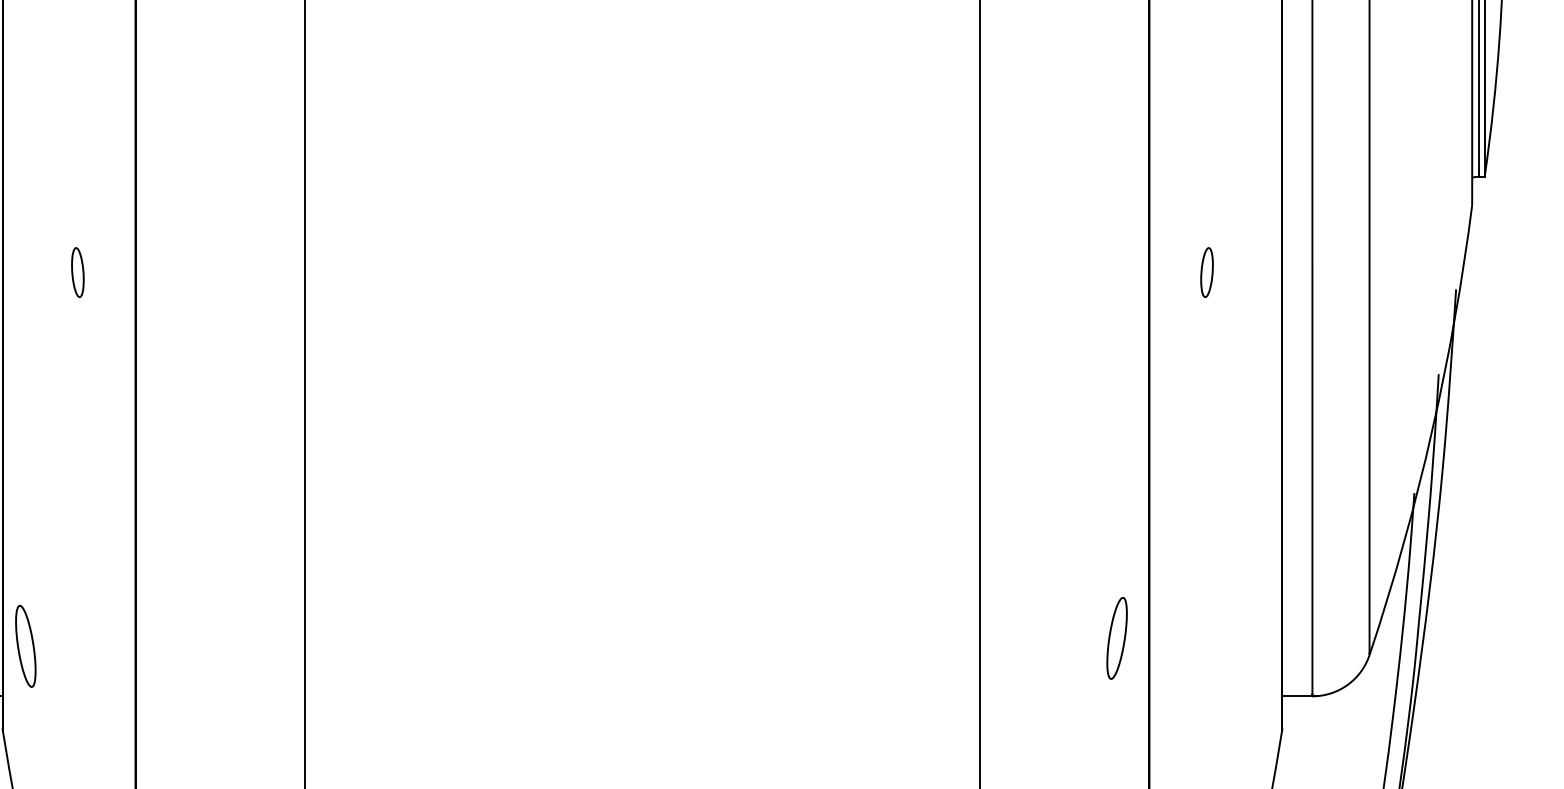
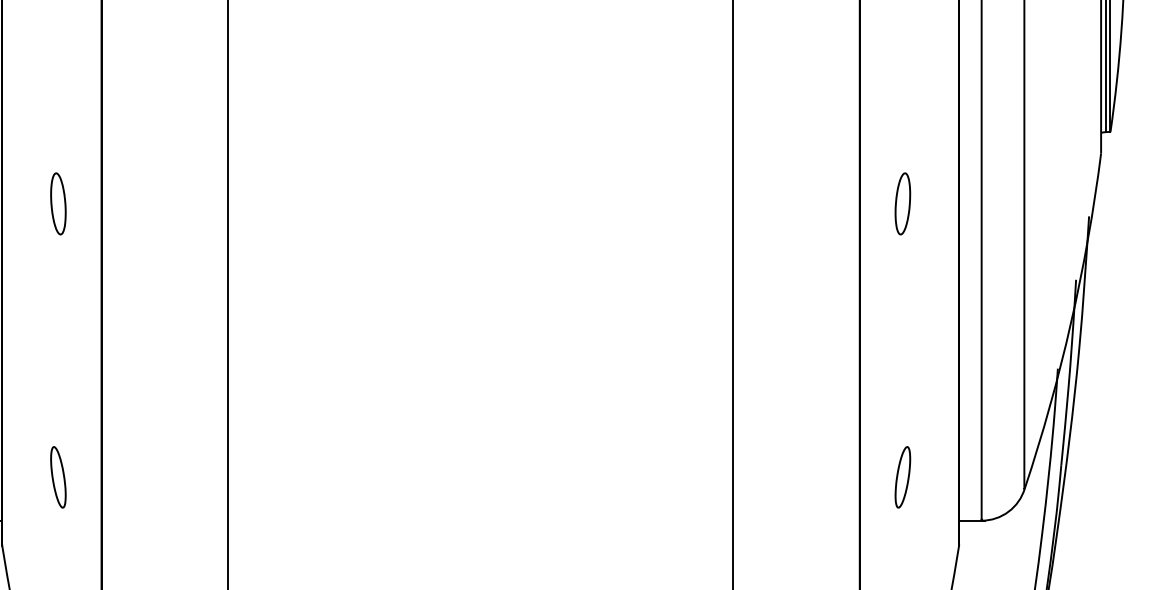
part: (77, 272) -> (58, 203), size x1.67
part: (1206, 272) -> (902, 203), size x1.67
part: (1116, 637) -> (902, 476), moved
part: (25, 646) -> (58, 477), moved

